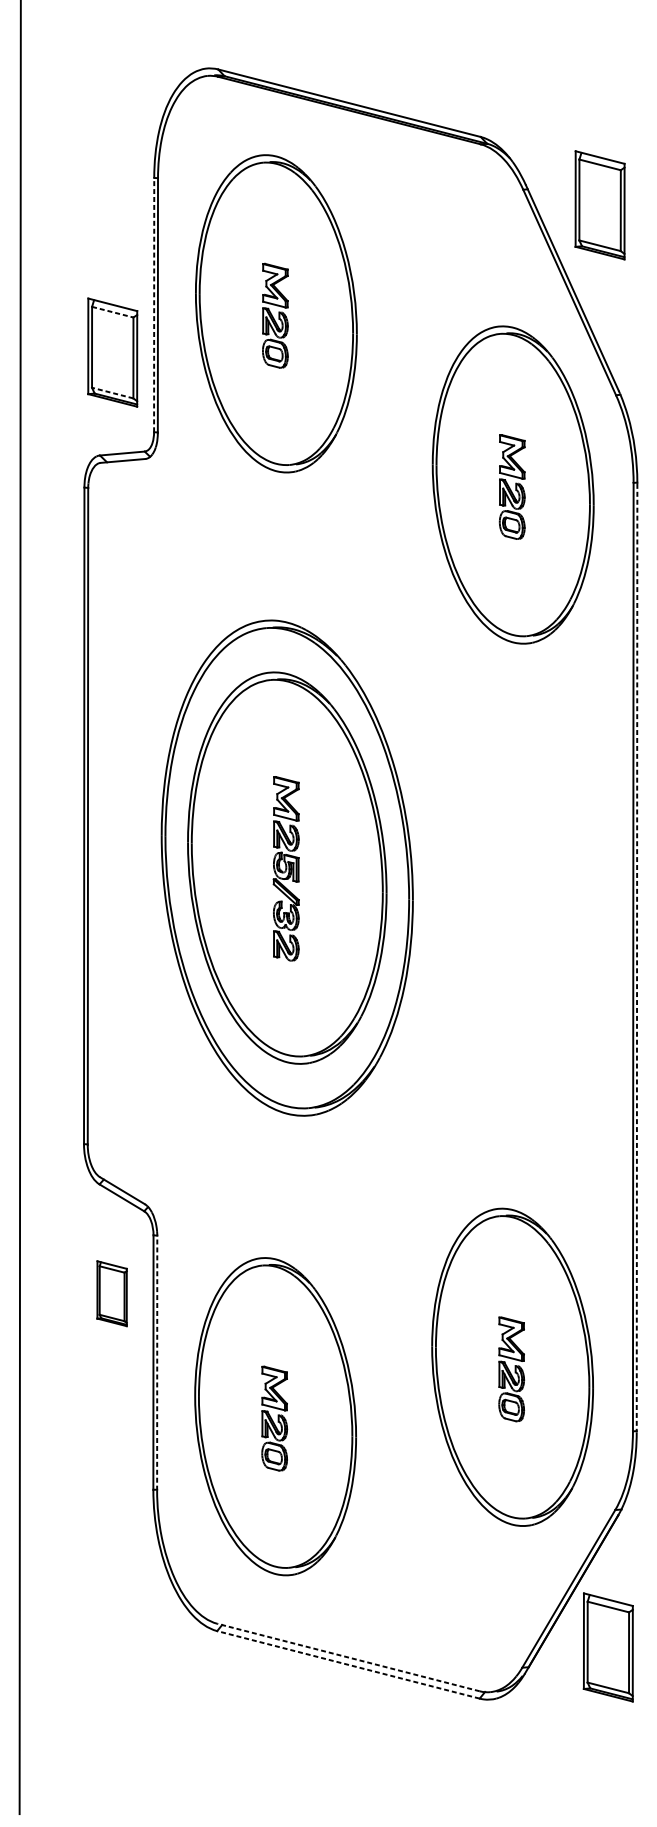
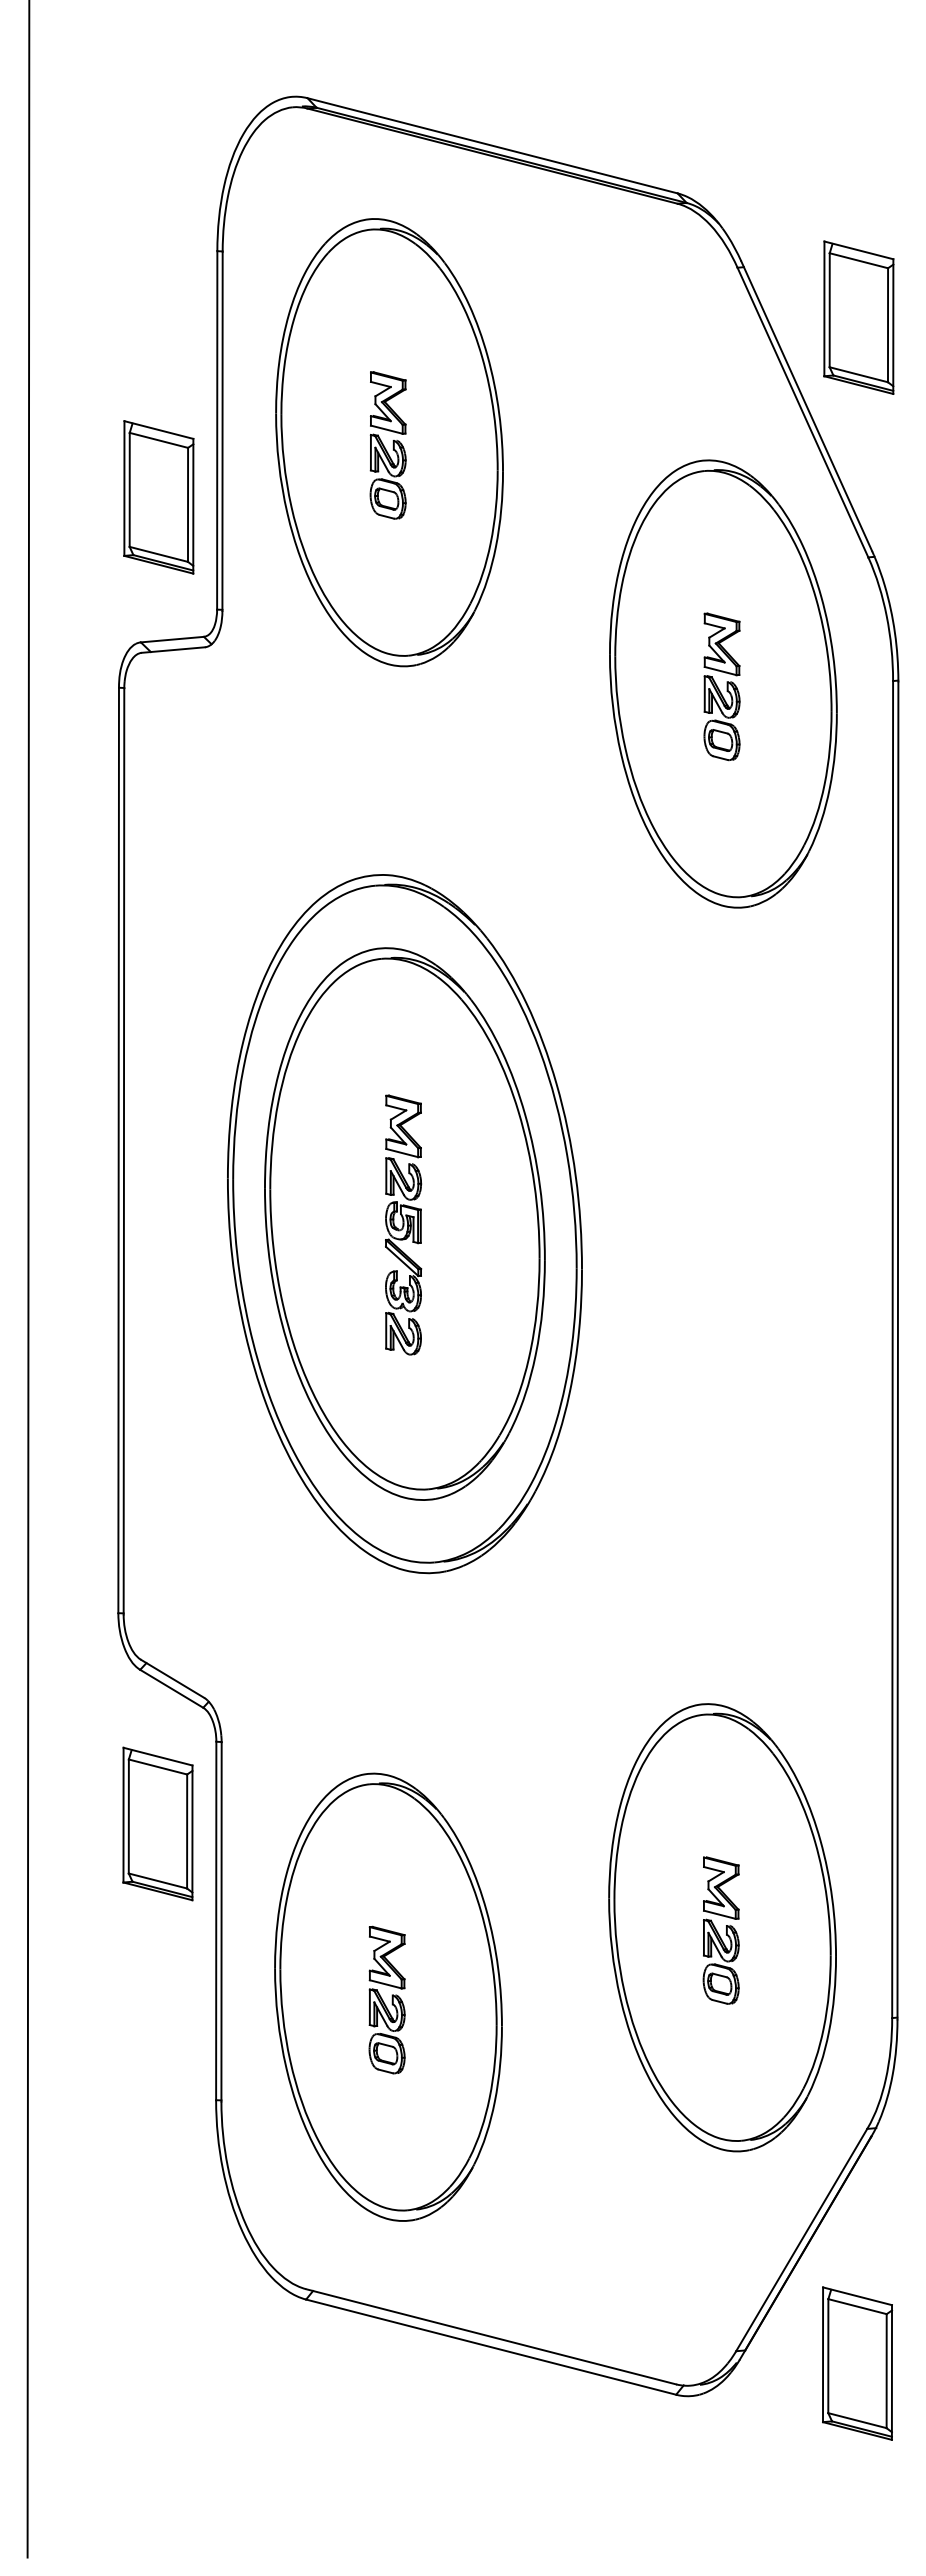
part: (599, 205) -> (858, 317), moved
line: (154, 304) -> (217, 429), dashed -> solid
line: (113, 312) -> (159, 440), dashed -> solid
line: (112, 393) -> (158, 554), dashed -> solid
line: (636, 957) -> (897, 1350), dashed -> solid
part: (111, 1293) -> (157, 1823), size x1.67
line: (157, 1362) -> (221, 1921), dashed -> solid
part: (608, 1647) -> (857, 2363), moved
line: (348, 1657) -> (490, 2336), dashed -> solid
line: (348, 1665) -> (490, 2347), dashed -> solid

